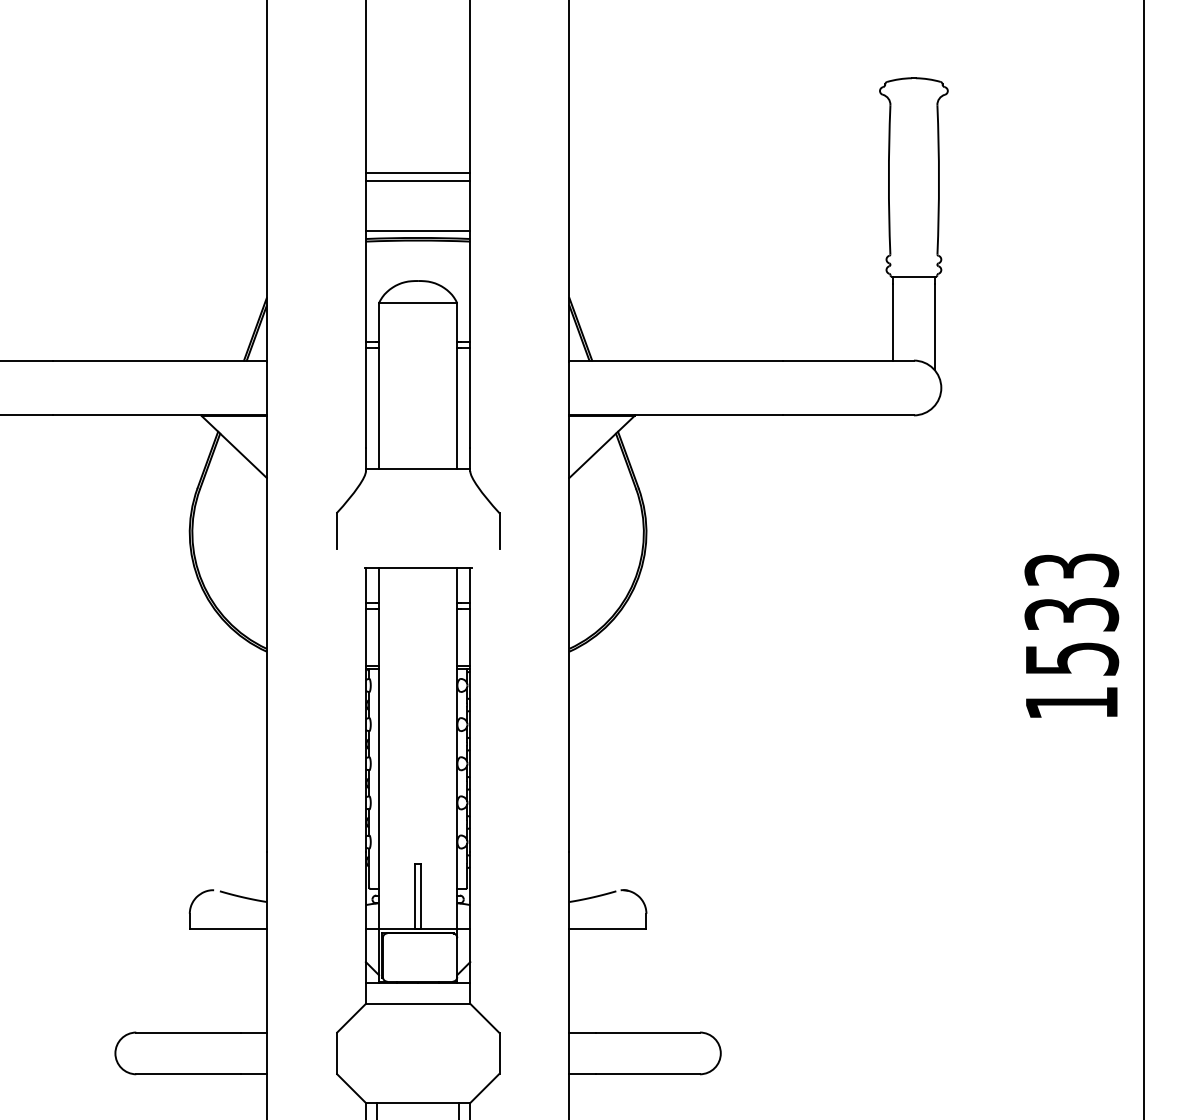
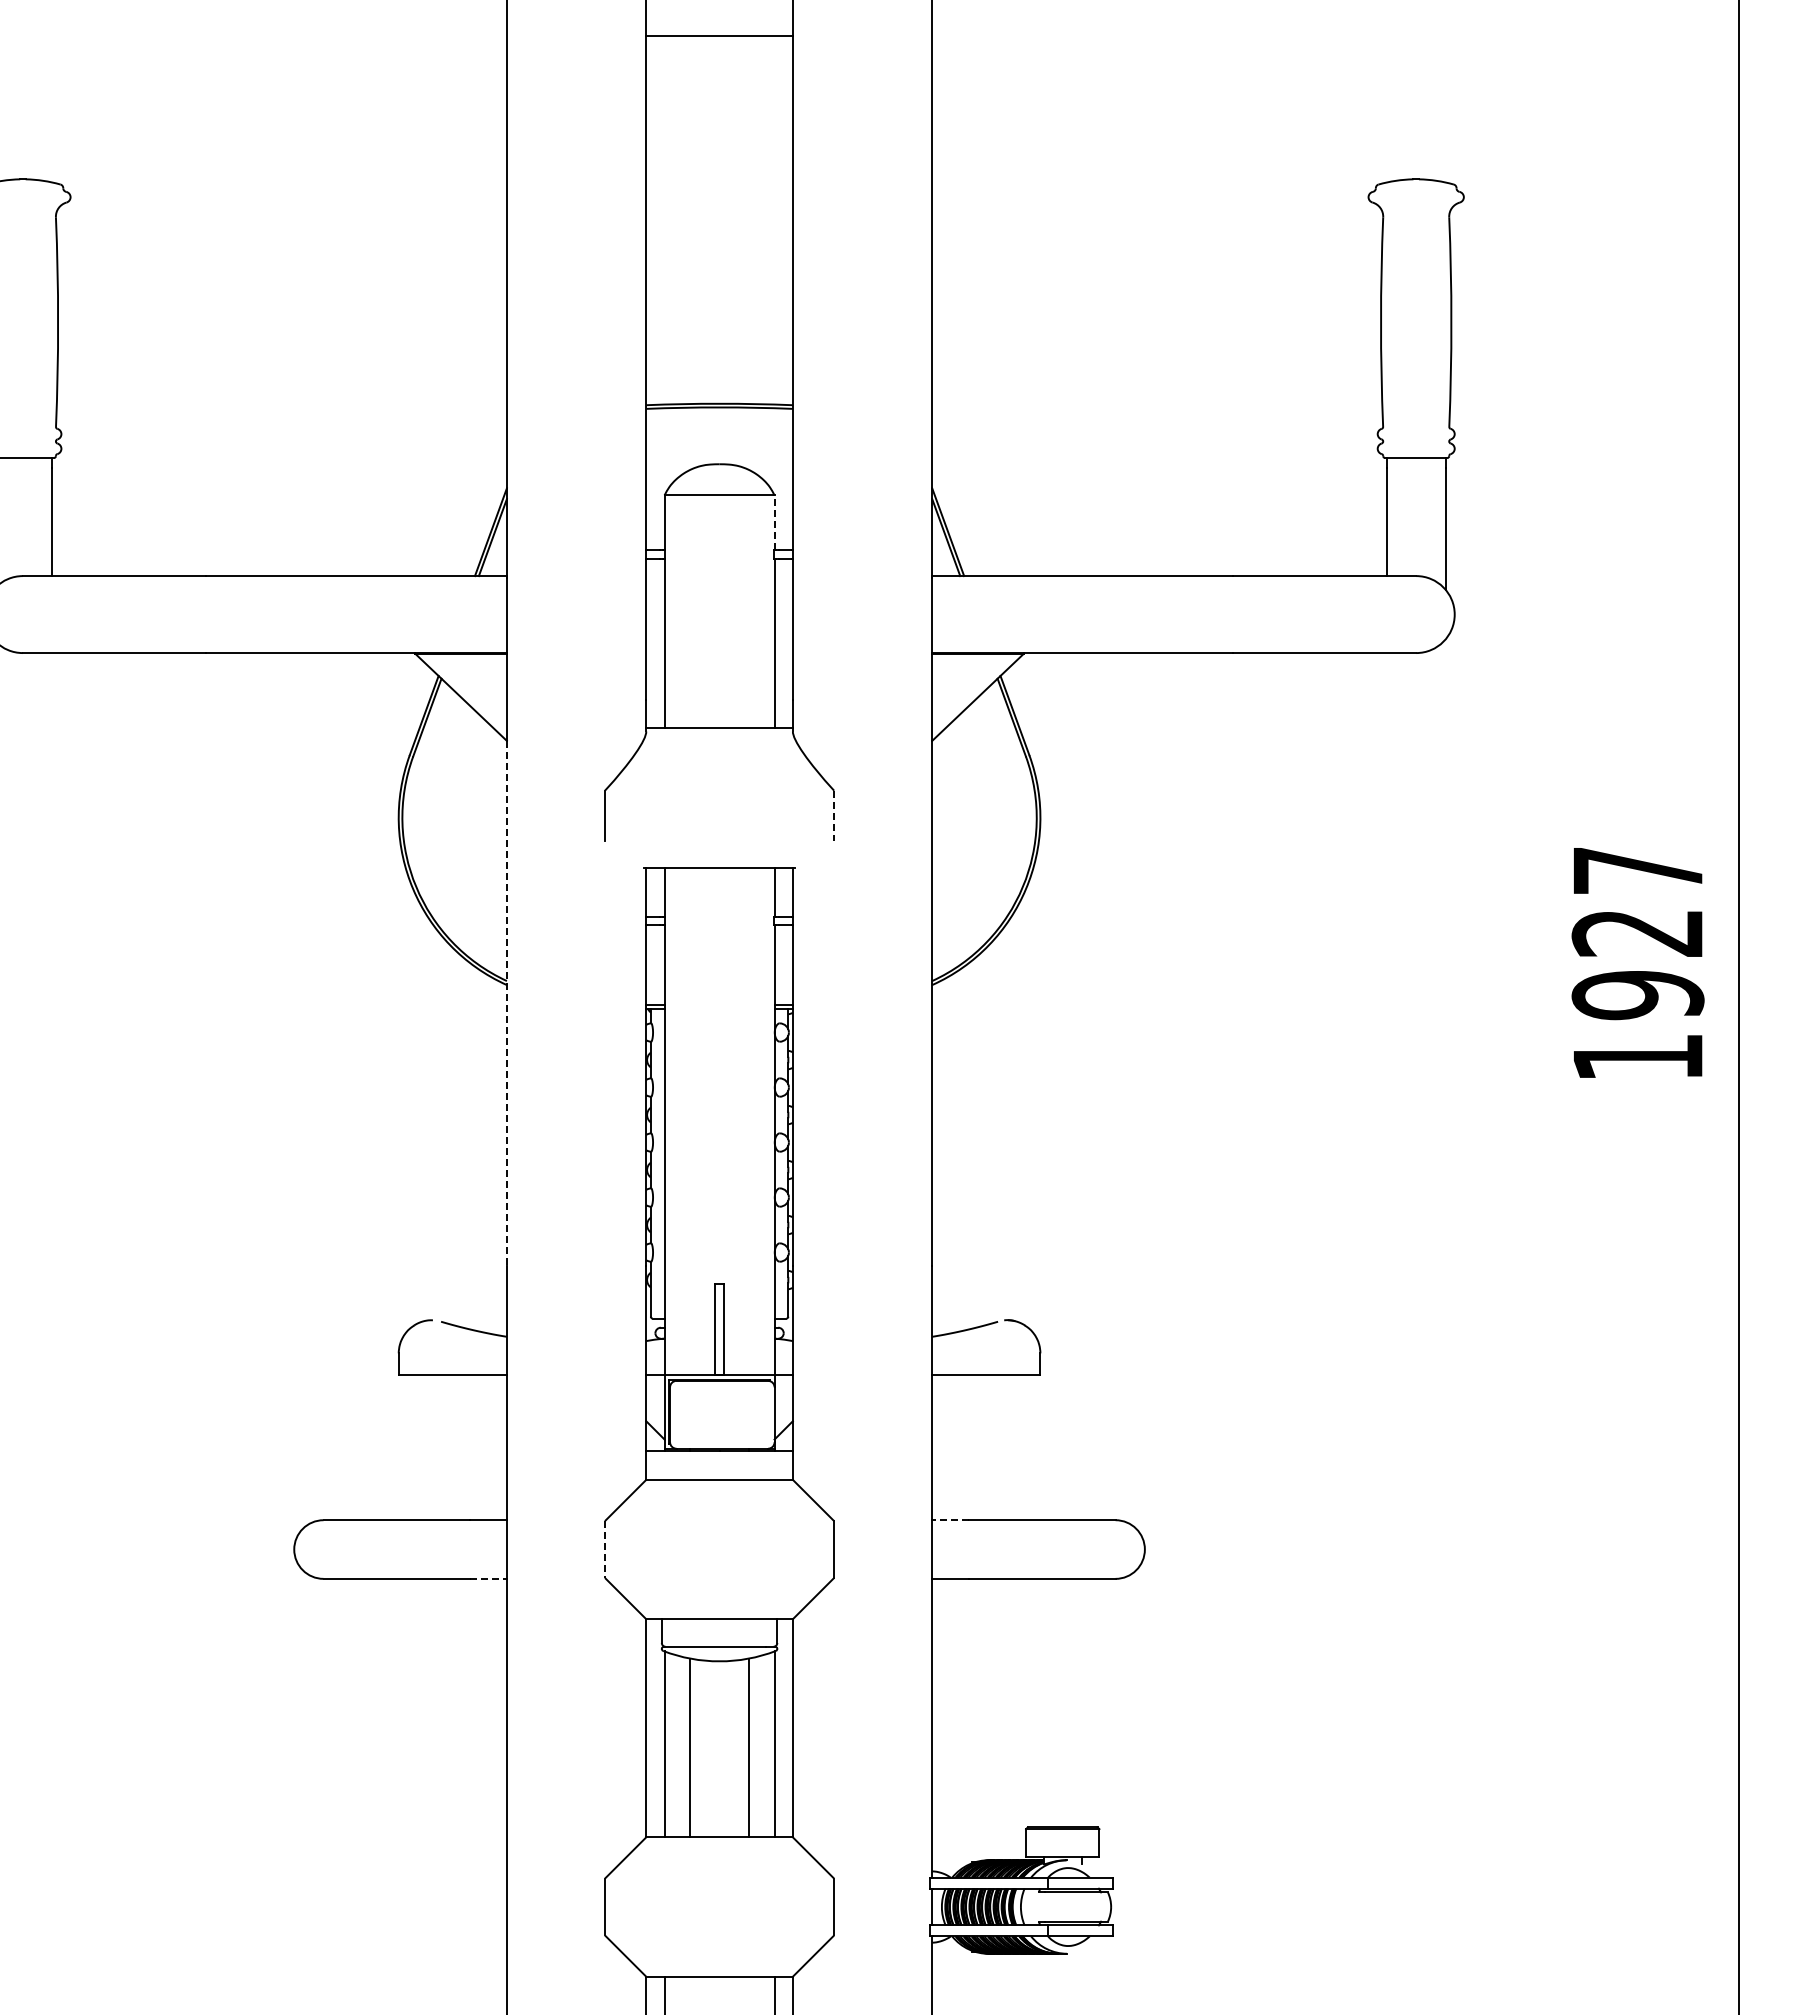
line: (418, 173) -> (719, 312), removed
line: (418, 181) -> (719, 324), removed
line: (418, 230) -> (719, 393), removed
line: (457, 322) -> (774, 522), solid -> dashed
line: (499, 531) -> (834, 816), solid -> dashed
text: (1071, 614) -> (1637, 933), 1533 -> 1927
line: (266, 664) -> (506, 1003), solid -> dashed
line: (582, 1032) -> (950, 1520), solid -> dashed
line: (336, 1054) -> (605, 1550), solid -> dashed
line: (254, 1074) -> (489, 1578), solid -> dashed

